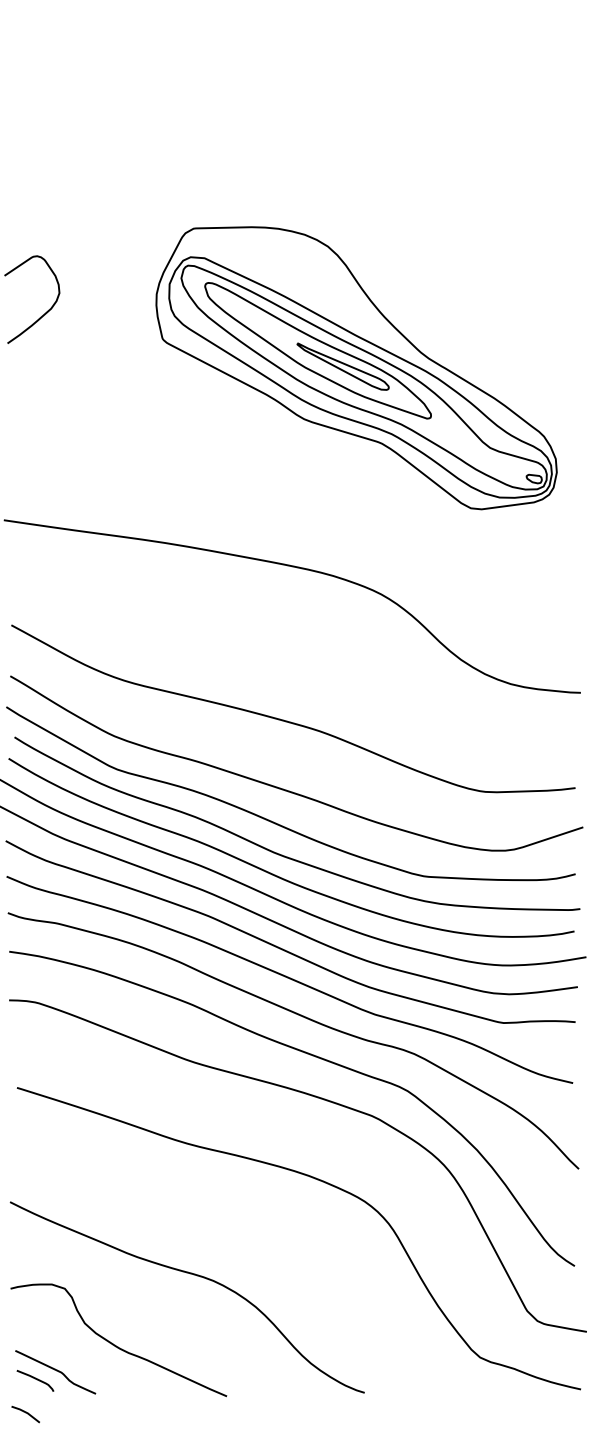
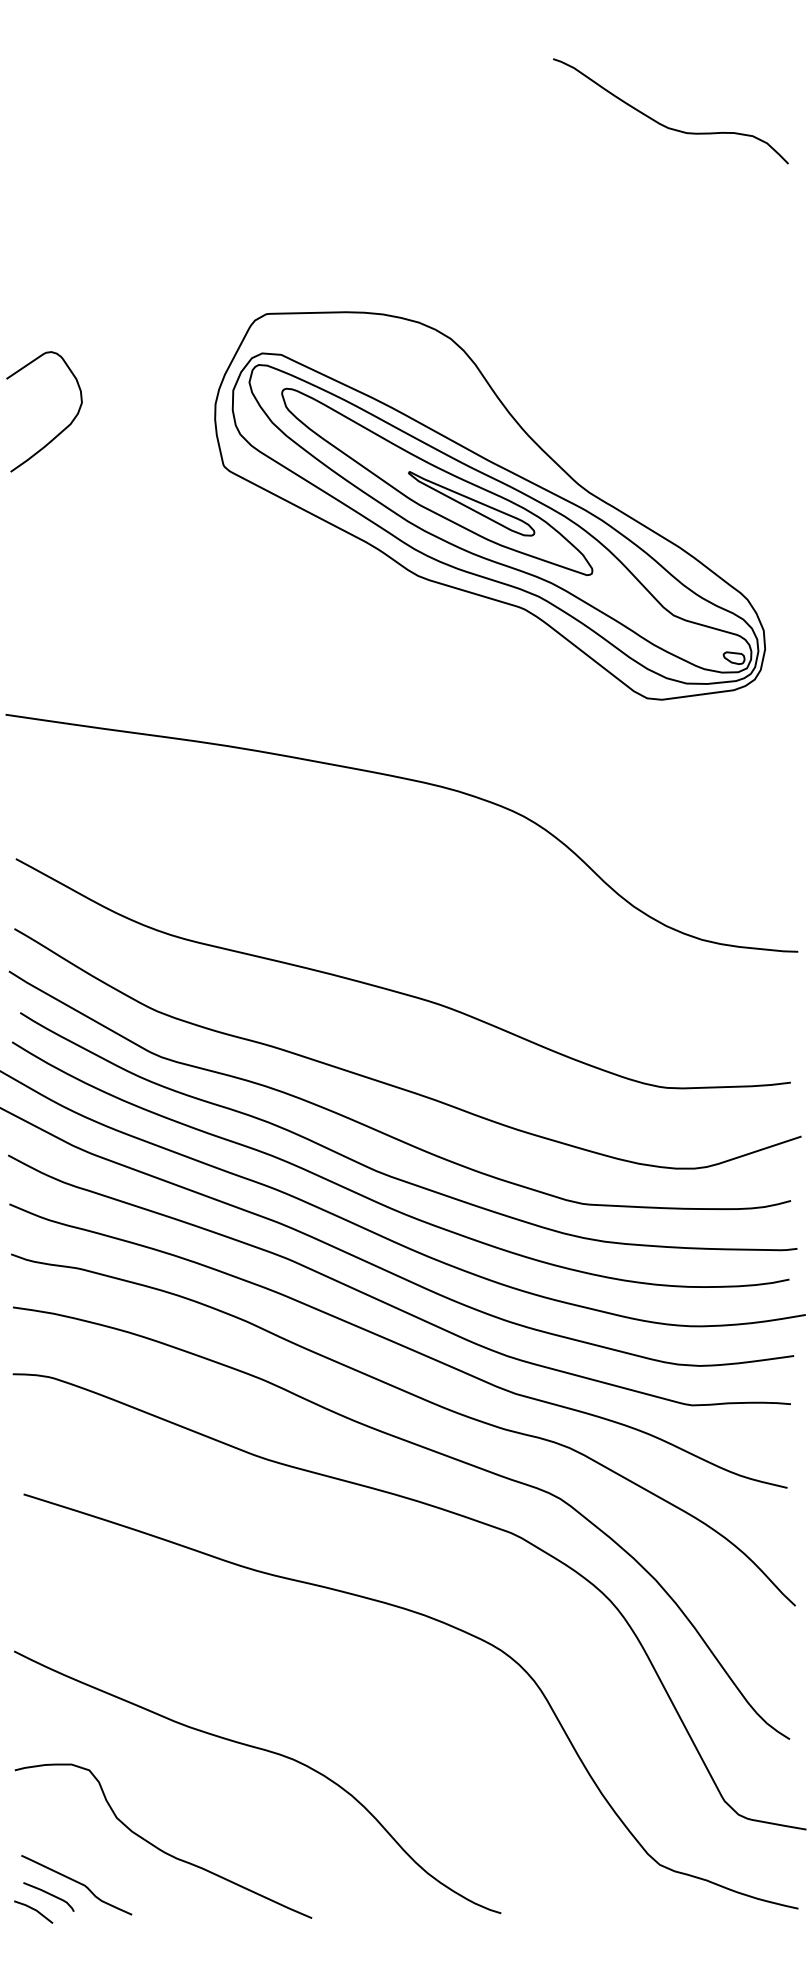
curve: (482, 90) -> (663, 124), added
line: (25, 1413) -> (33, 1910), moved

